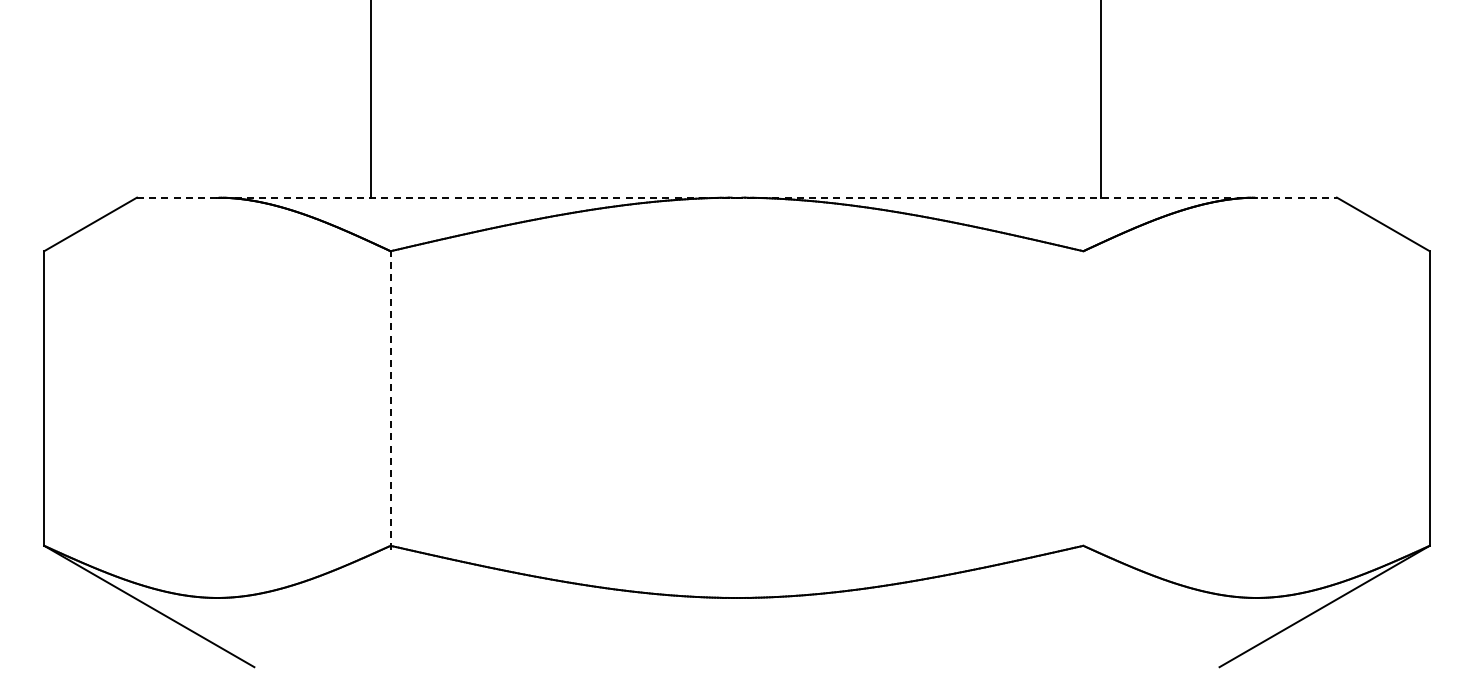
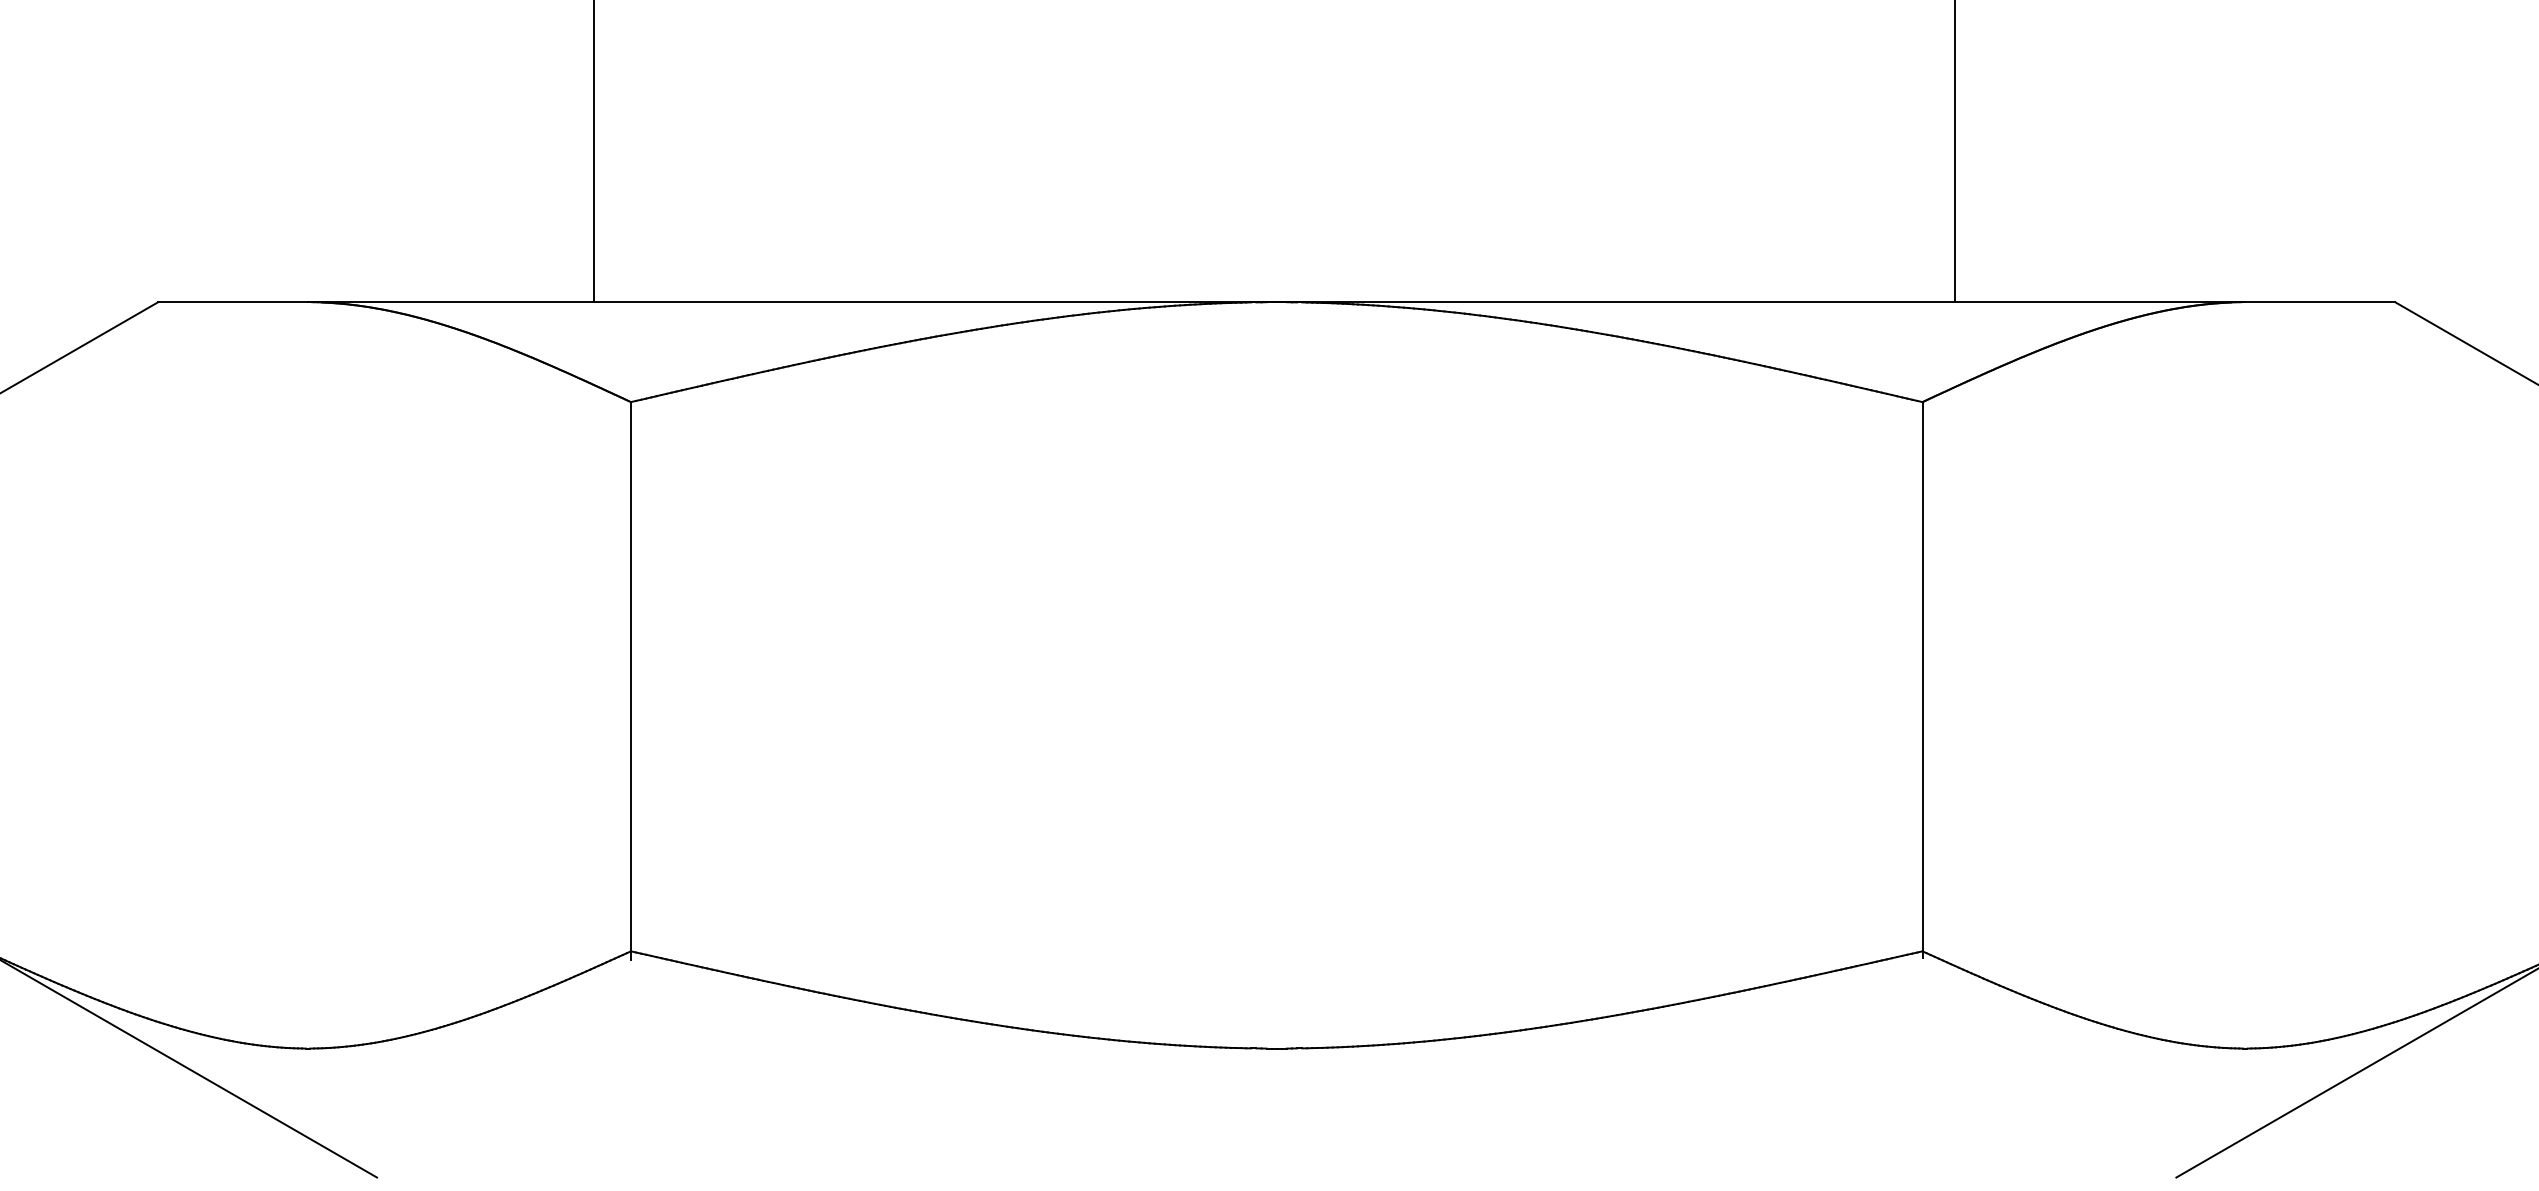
line: (736, 197) -> (1275, 301), dashed -> solid
line: (390, 400) -> (630, 680), dashed -> solid
line: (1083, 400) -> (1922, 680), added

